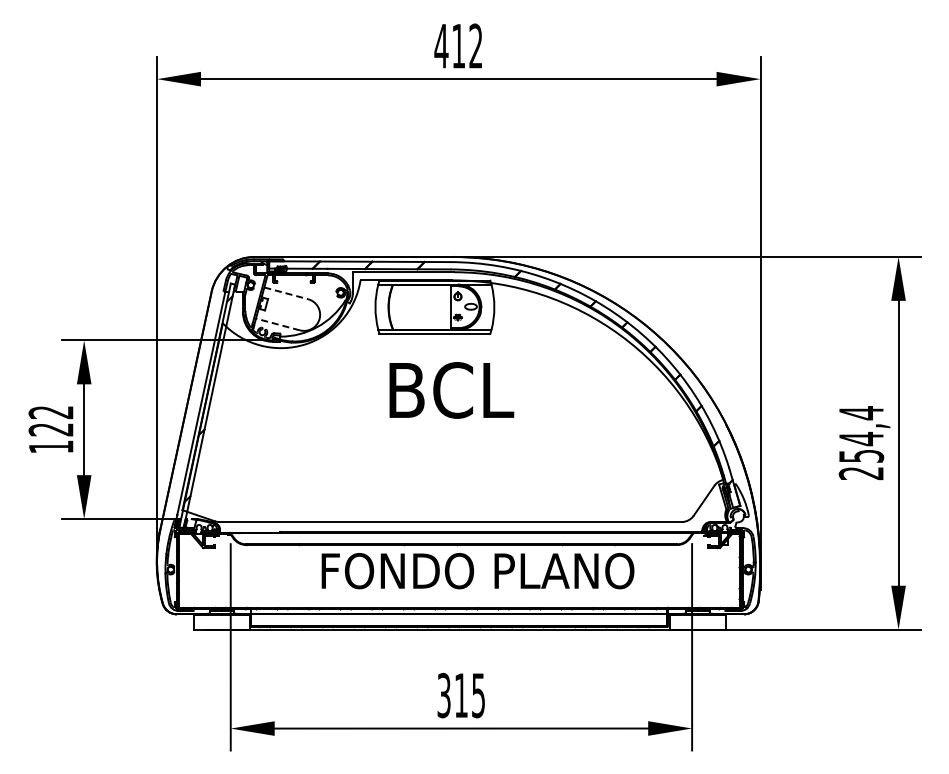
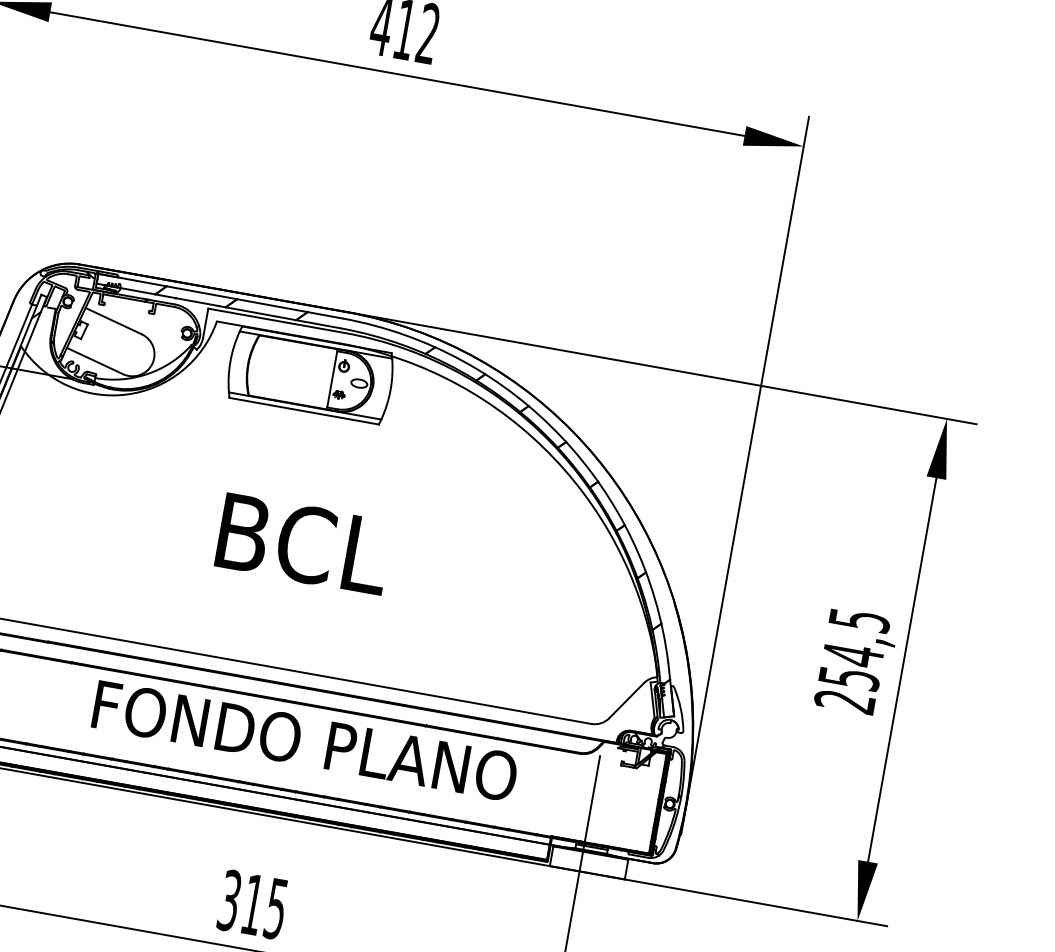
line: (286, 293) -> (114, 321), dashed -> solid
line: (277, 324) -> (94, 360), dashed -> solid
text: (451, 390) -> (303, 544), moved
text: (861, 413) -> (859, 620), 254,4 -> 254,5

